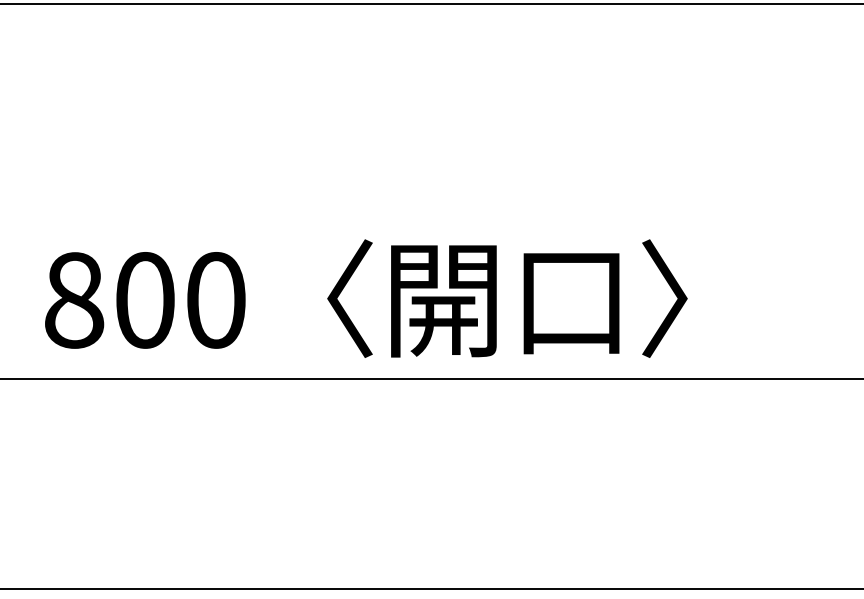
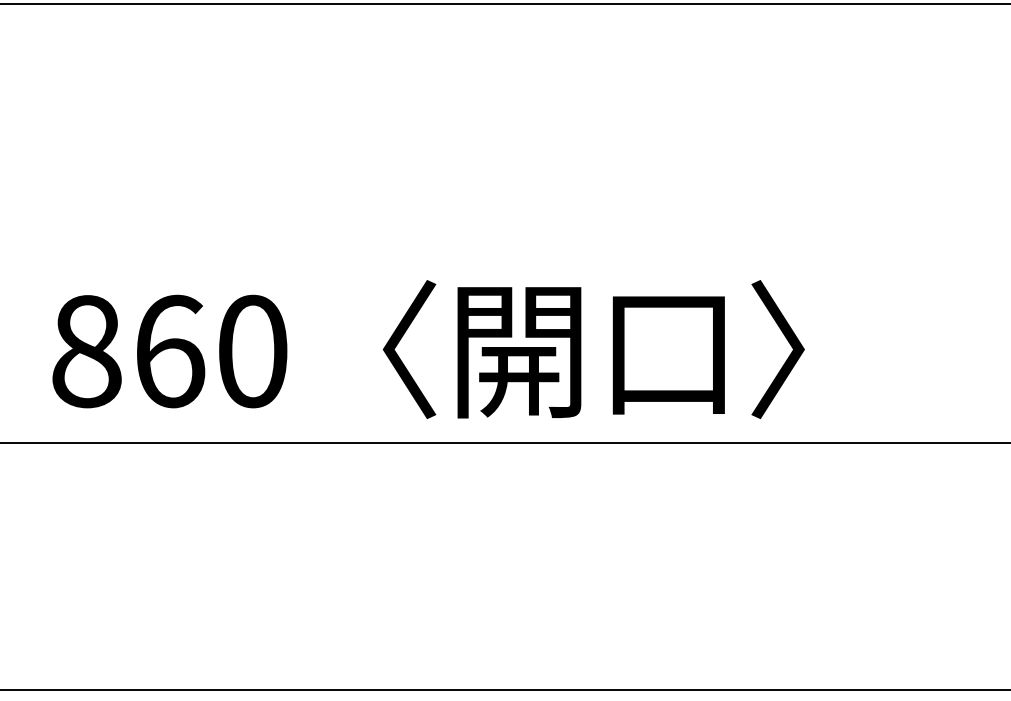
text: (145, 300) -> (170, 351), 800 -> 860

